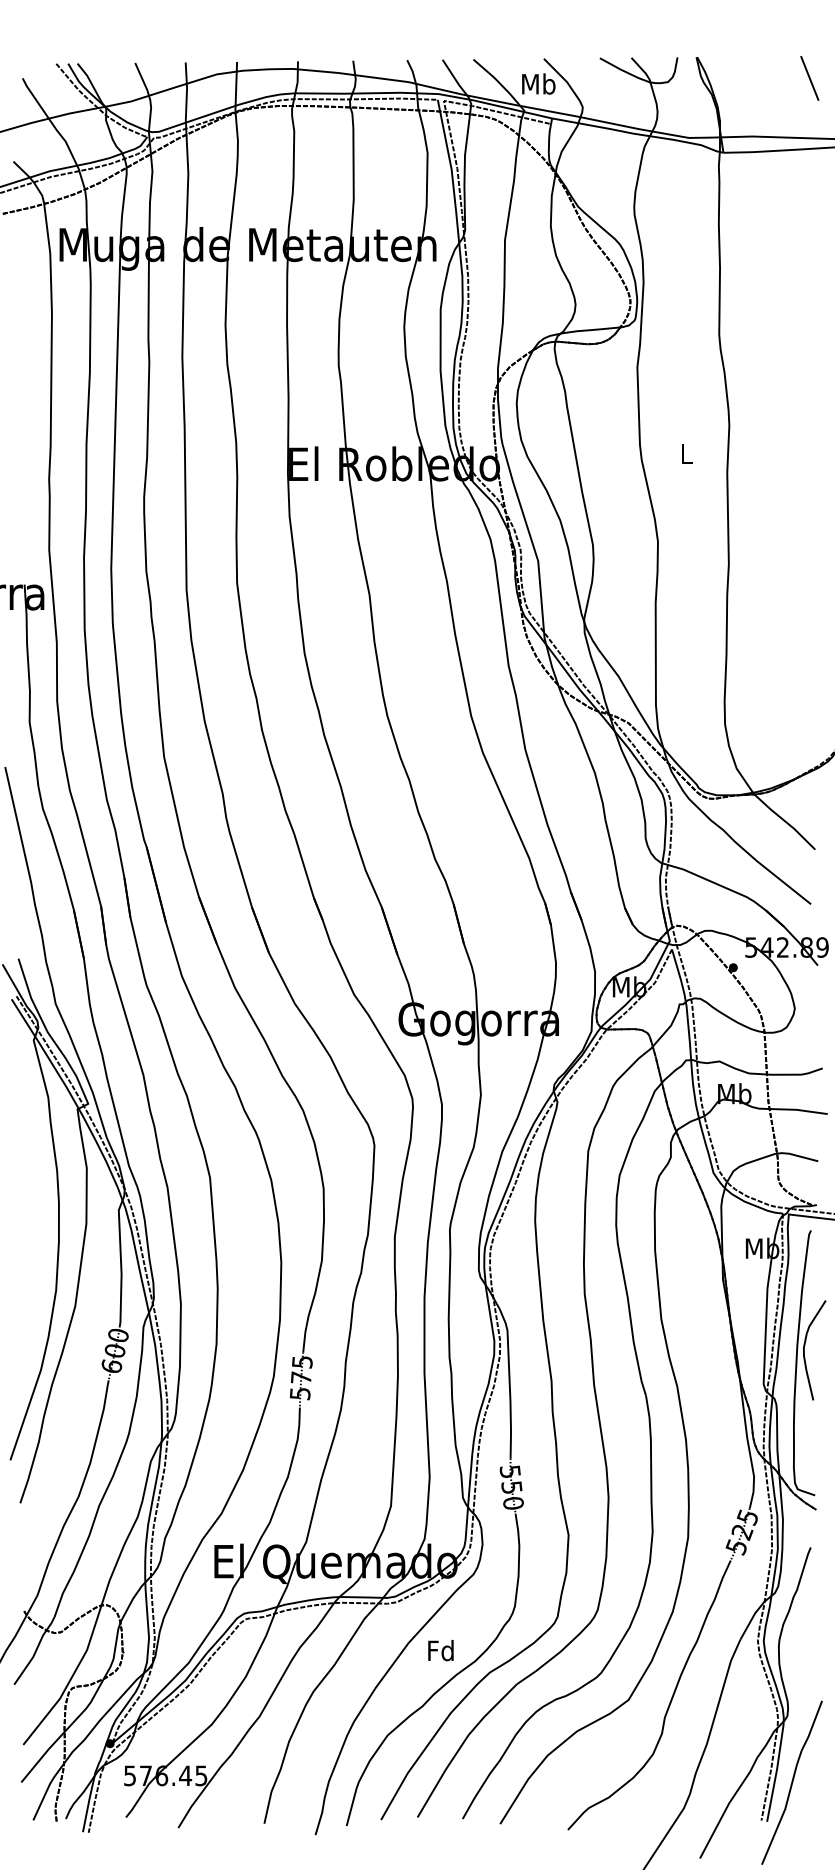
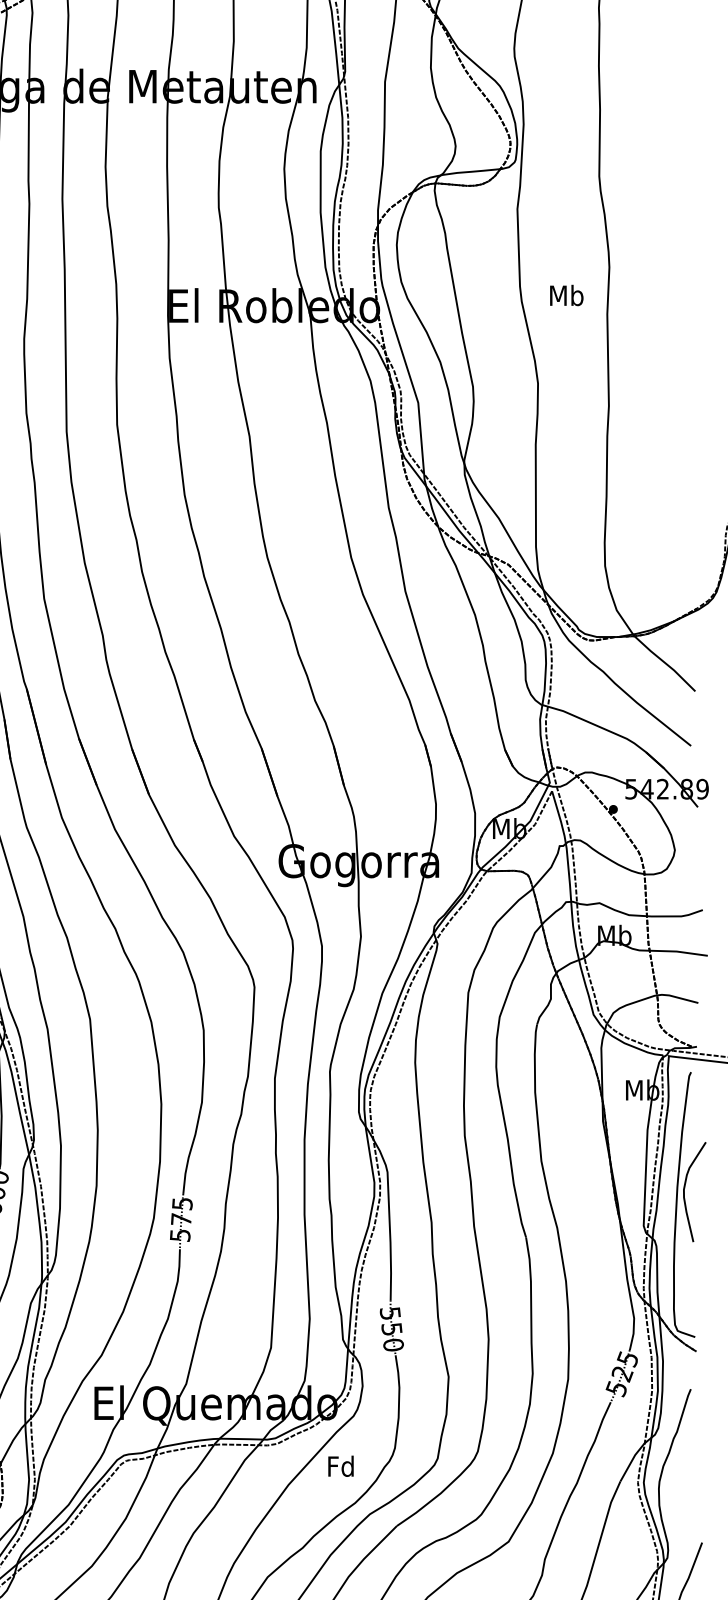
text: (686, 453) -> (566, 295), L -> Mb
text: (440, 1650) -> (340, 1466), moved

